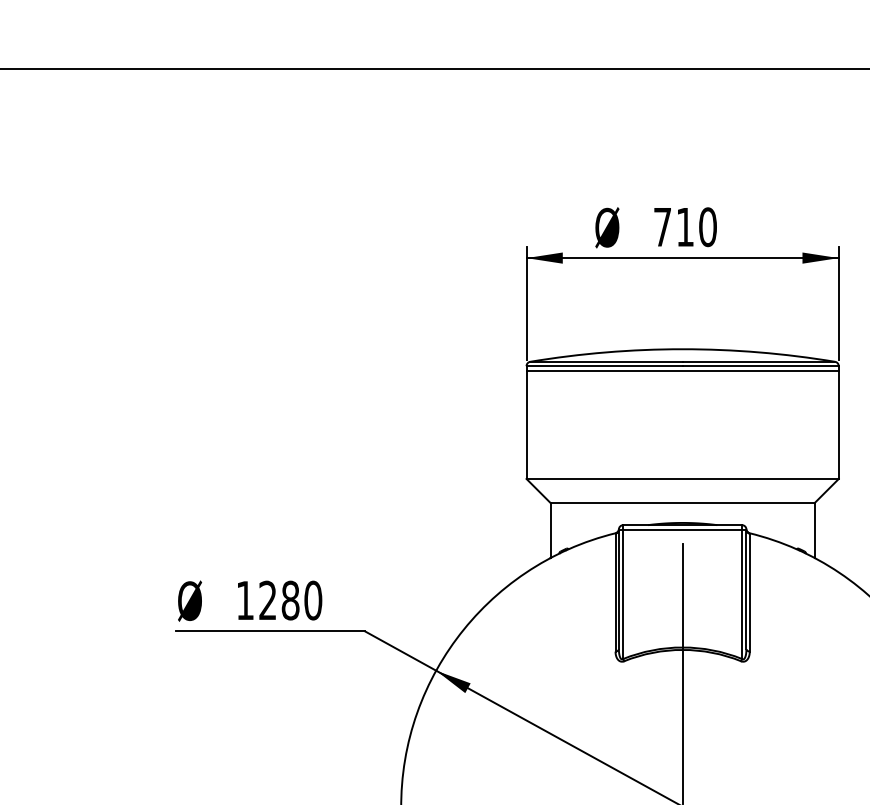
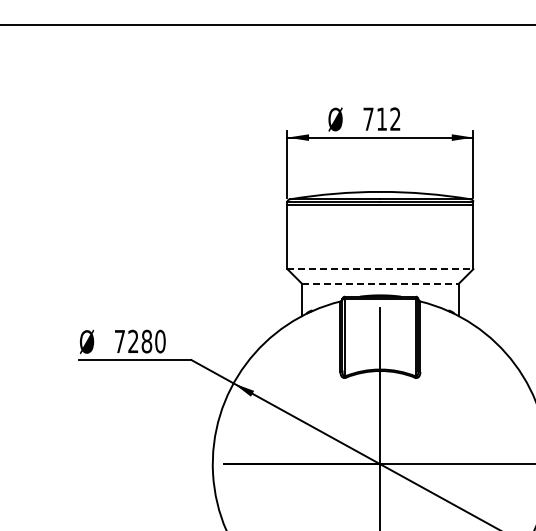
text: (707, 225) -> (395, 118), 710 -> 712
line: (682, 479) -> (380, 269), solid -> dashed
line: (682, 503) -> (380, 283), solid -> dashed
text: (244, 600) -> (119, 341), 1280 -> 7280

